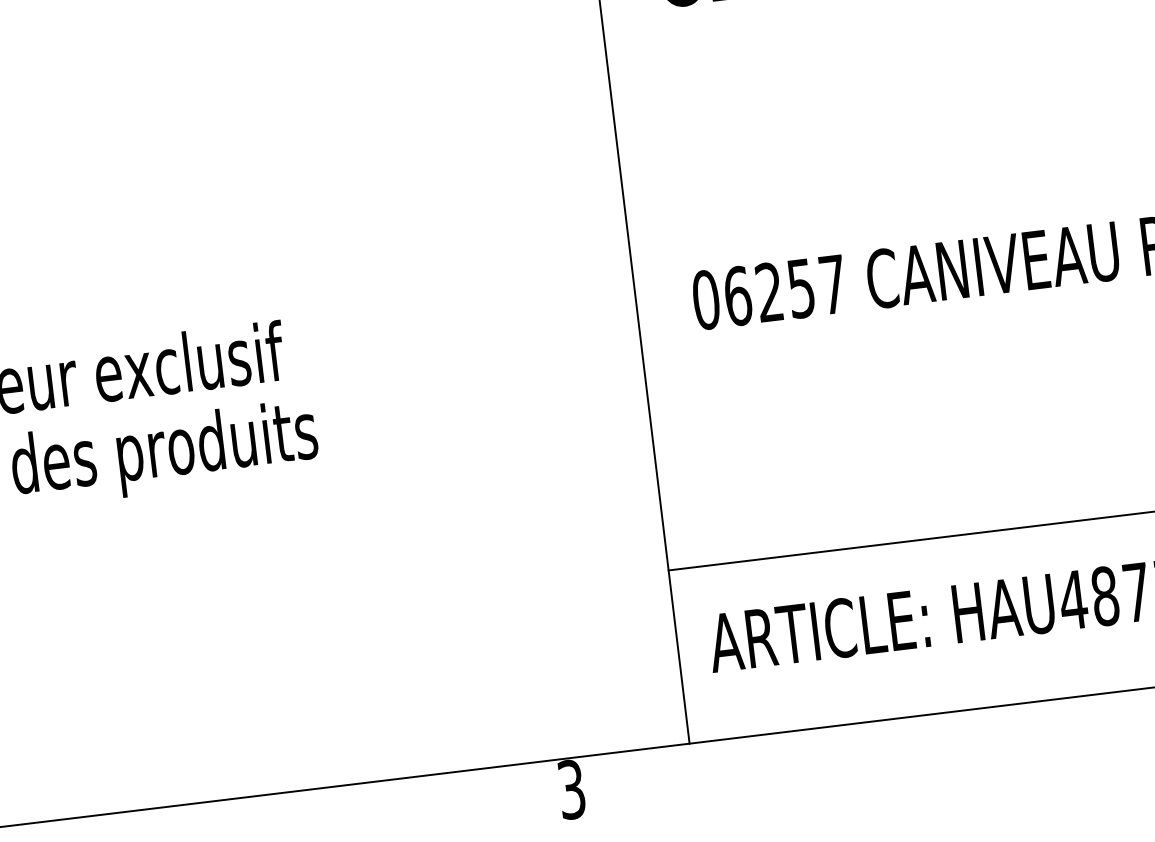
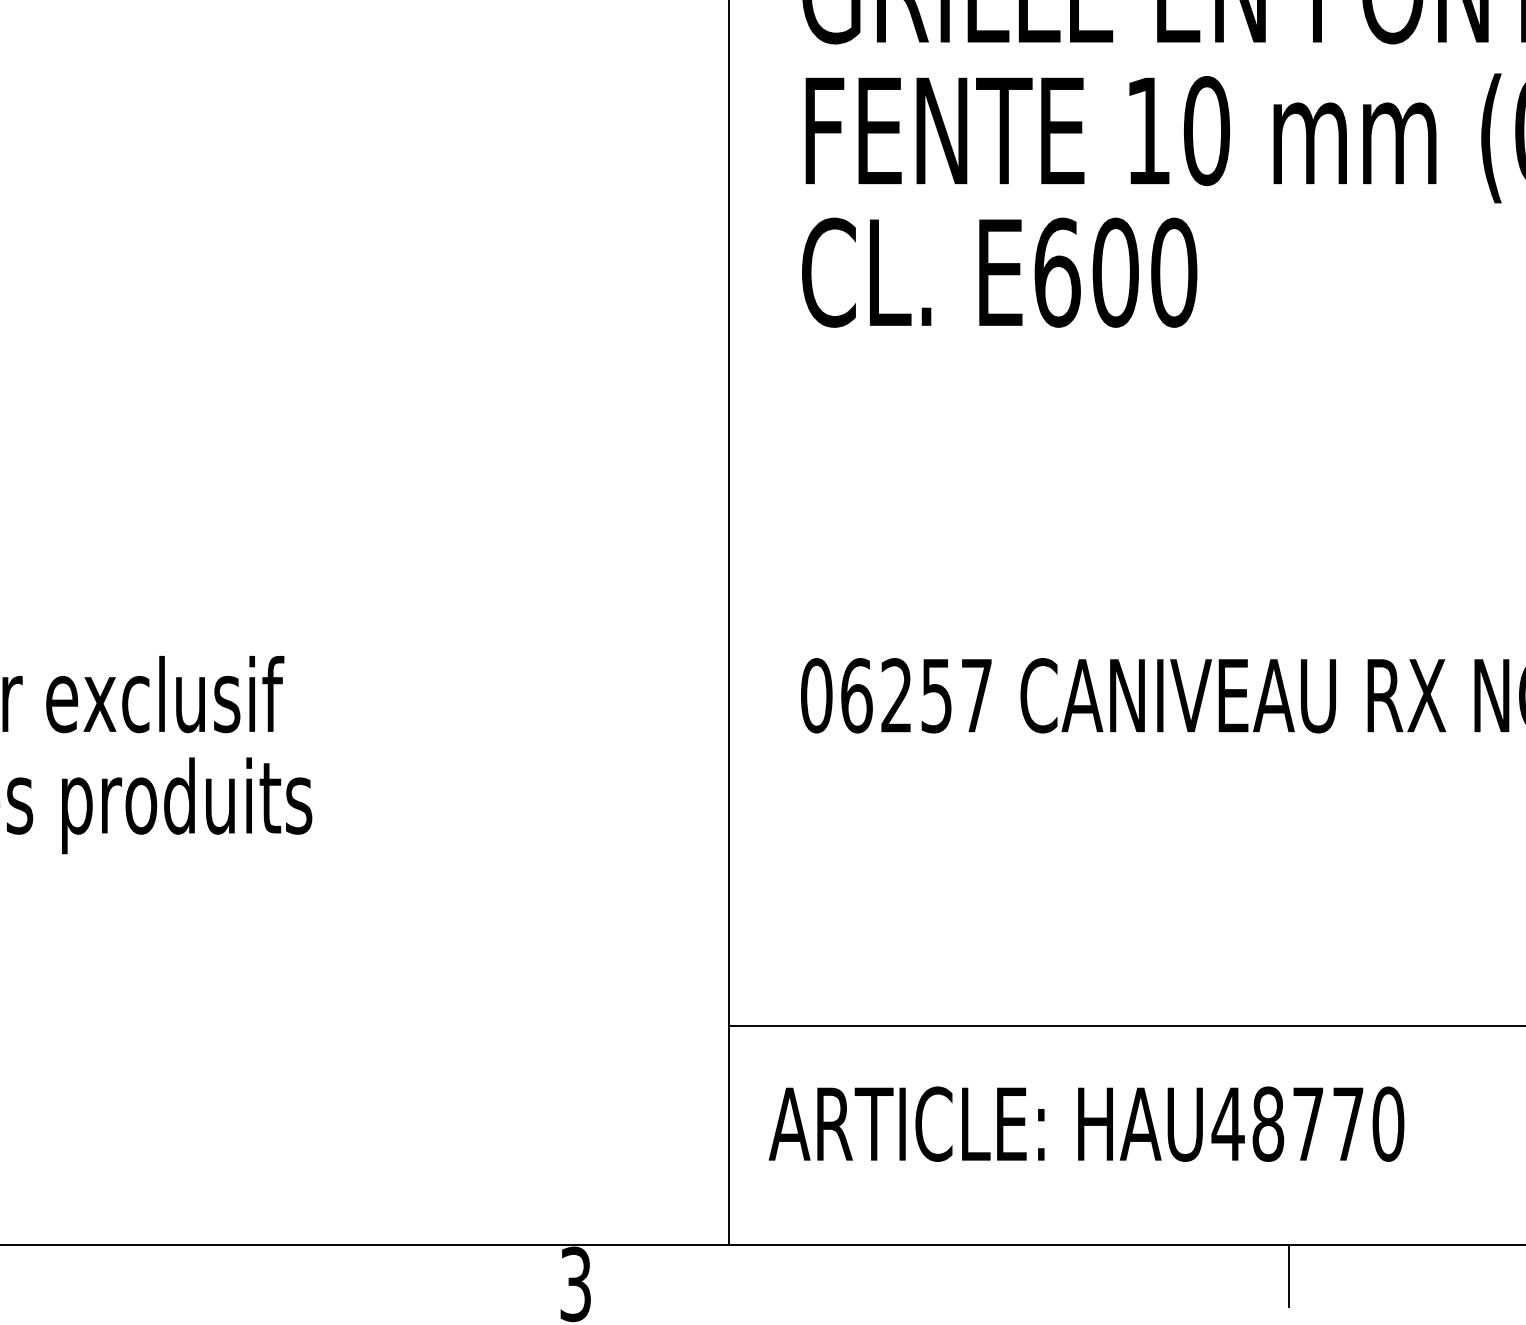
line: (1135, 714) -> (1288, 1275), added

